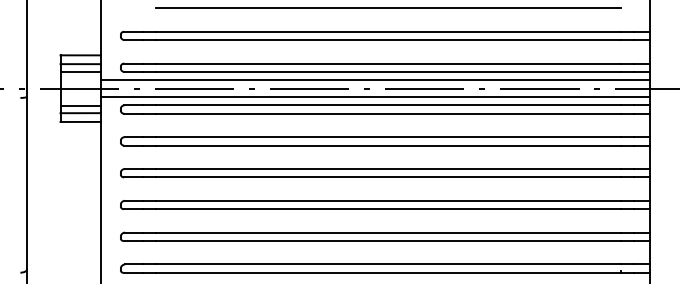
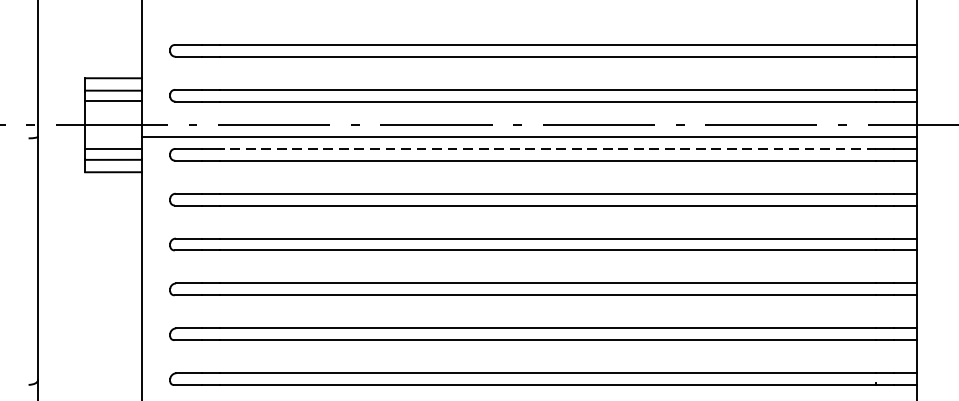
line: (388, 8) -> (547, 12), removed
line: (374, 80) -> (528, 113), removed
line: (388, 105) -> (547, 149), solid -> dashed

